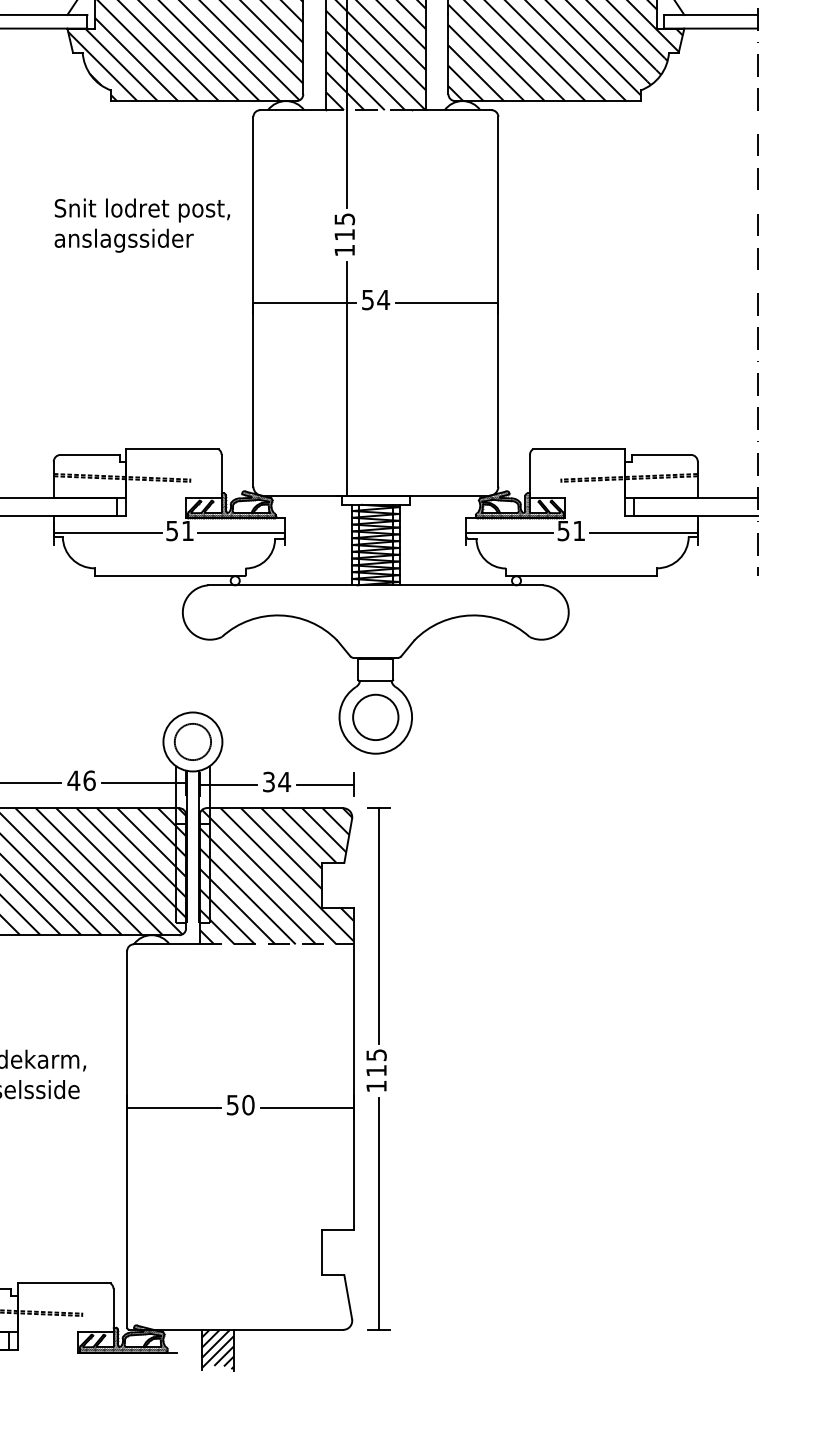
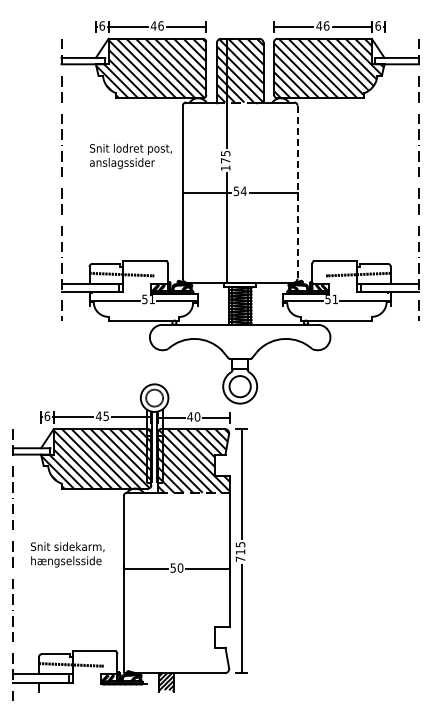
text: (344, 234) -> (225, 160), 115 -> 175
line: (498, 302) -> (297, 192), solid -> dashed
text: (90, 781) -> (106, 416), 46 -> 45
text: (276, 781) -> (193, 416), 34 -> 40
text: (376, 1084) -> (240, 558), 115 -> 715

